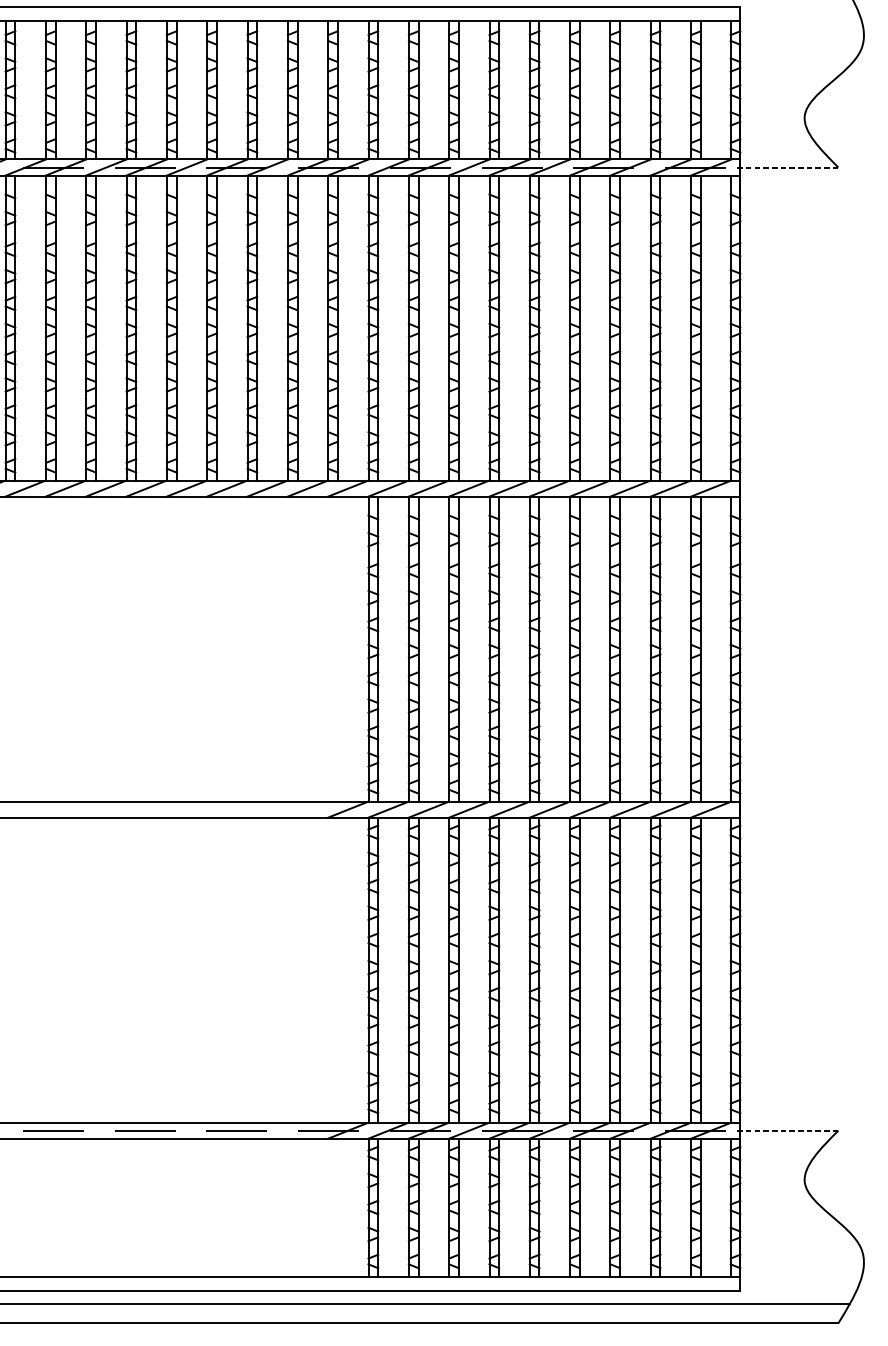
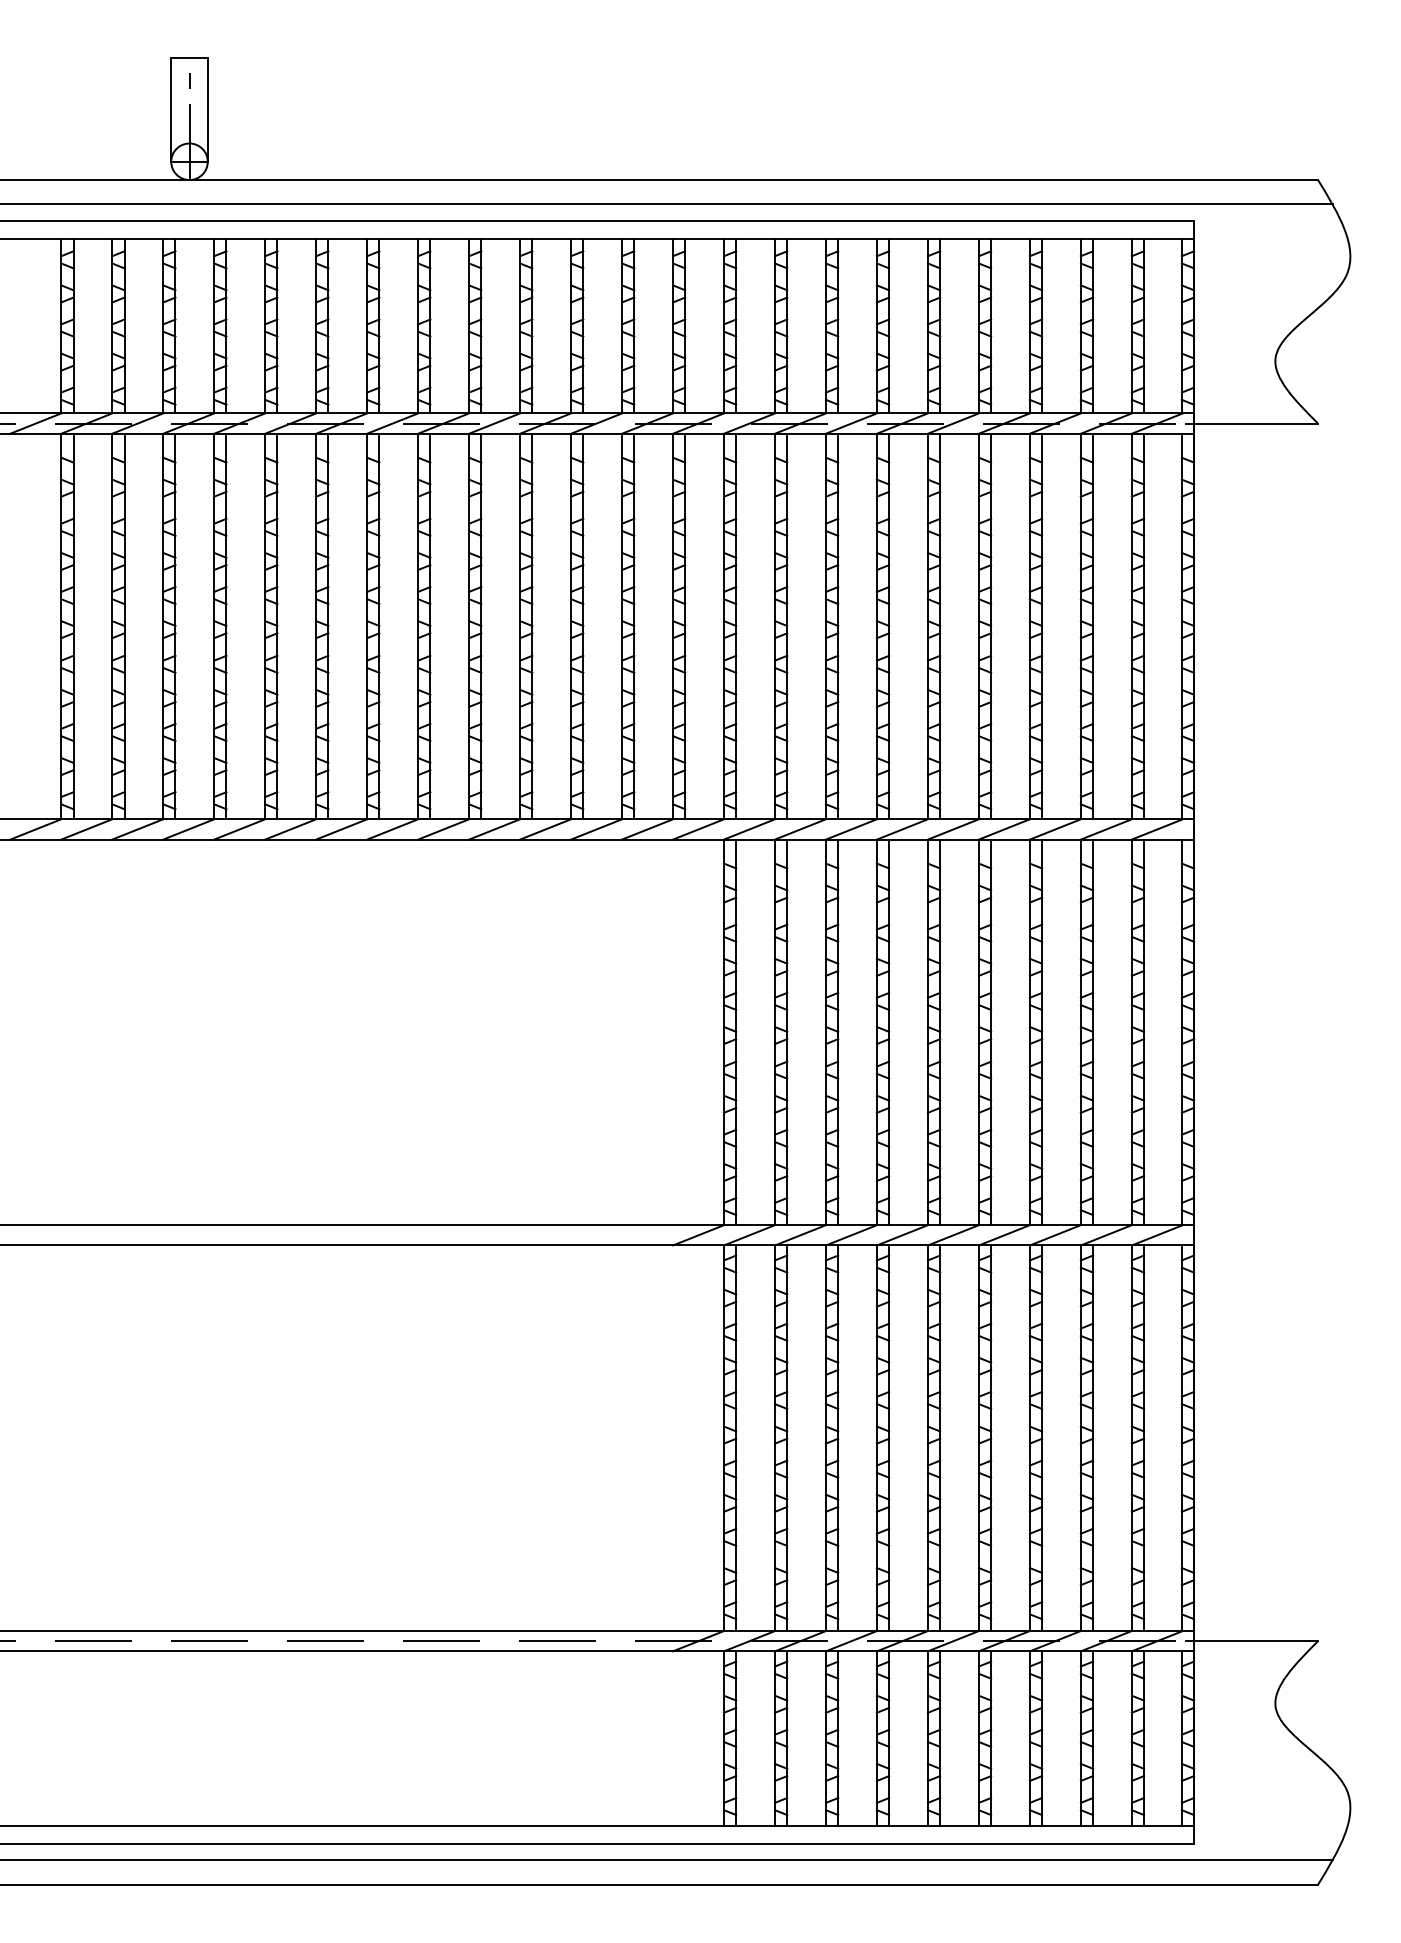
line: (785, 167) -> (1251, 423), dashed -> solid
line: (785, 1130) -> (1251, 1641), dashed -> solid

